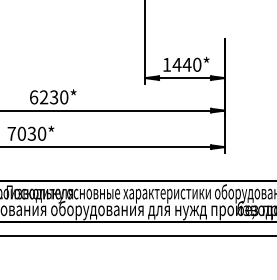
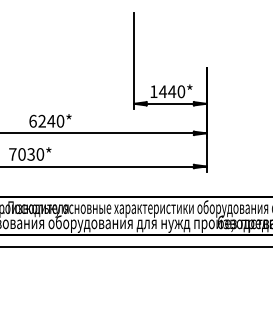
text: (54, 96) -> (51, 120), 6230* -> 6240*

